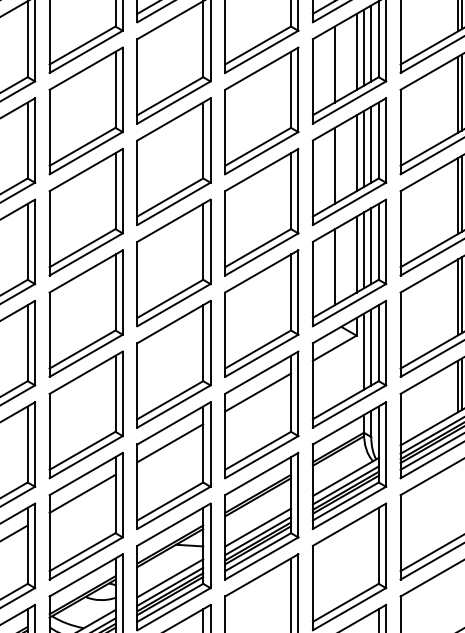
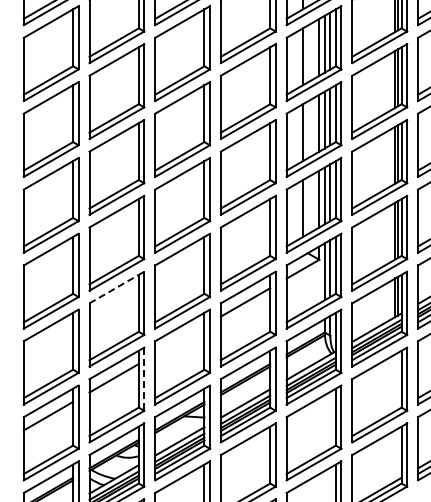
line: (85, 372) -> (116, 287), solid -> dashed
line: (169, 443) -> (179, 340), removed
line: (123, 495) -> (144, 379), solid -> dashed

